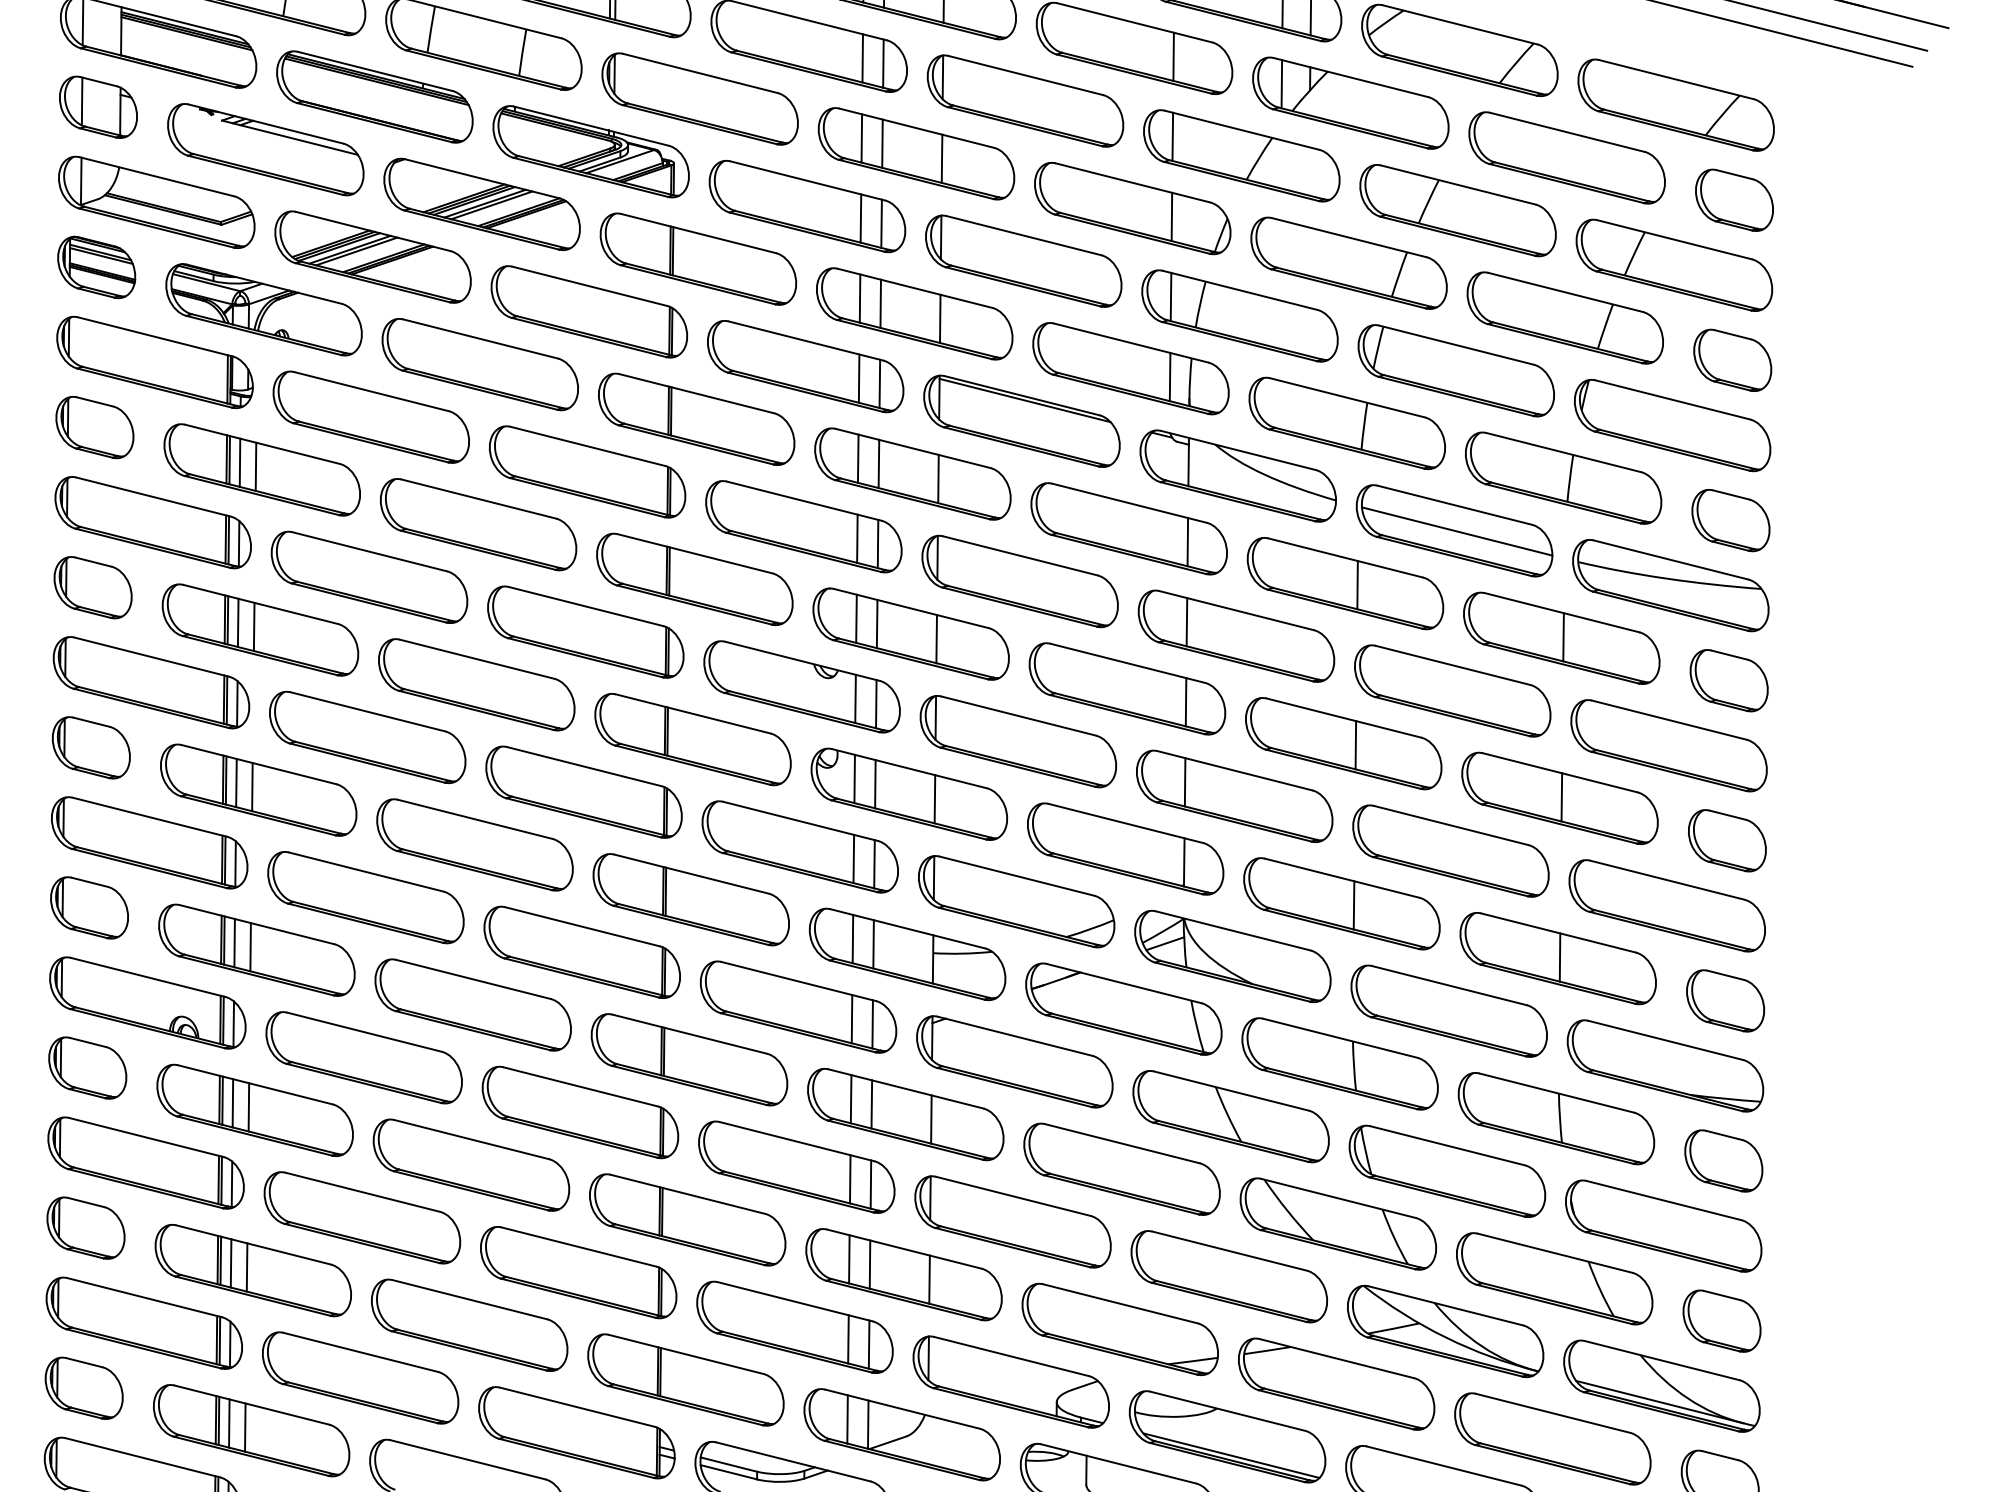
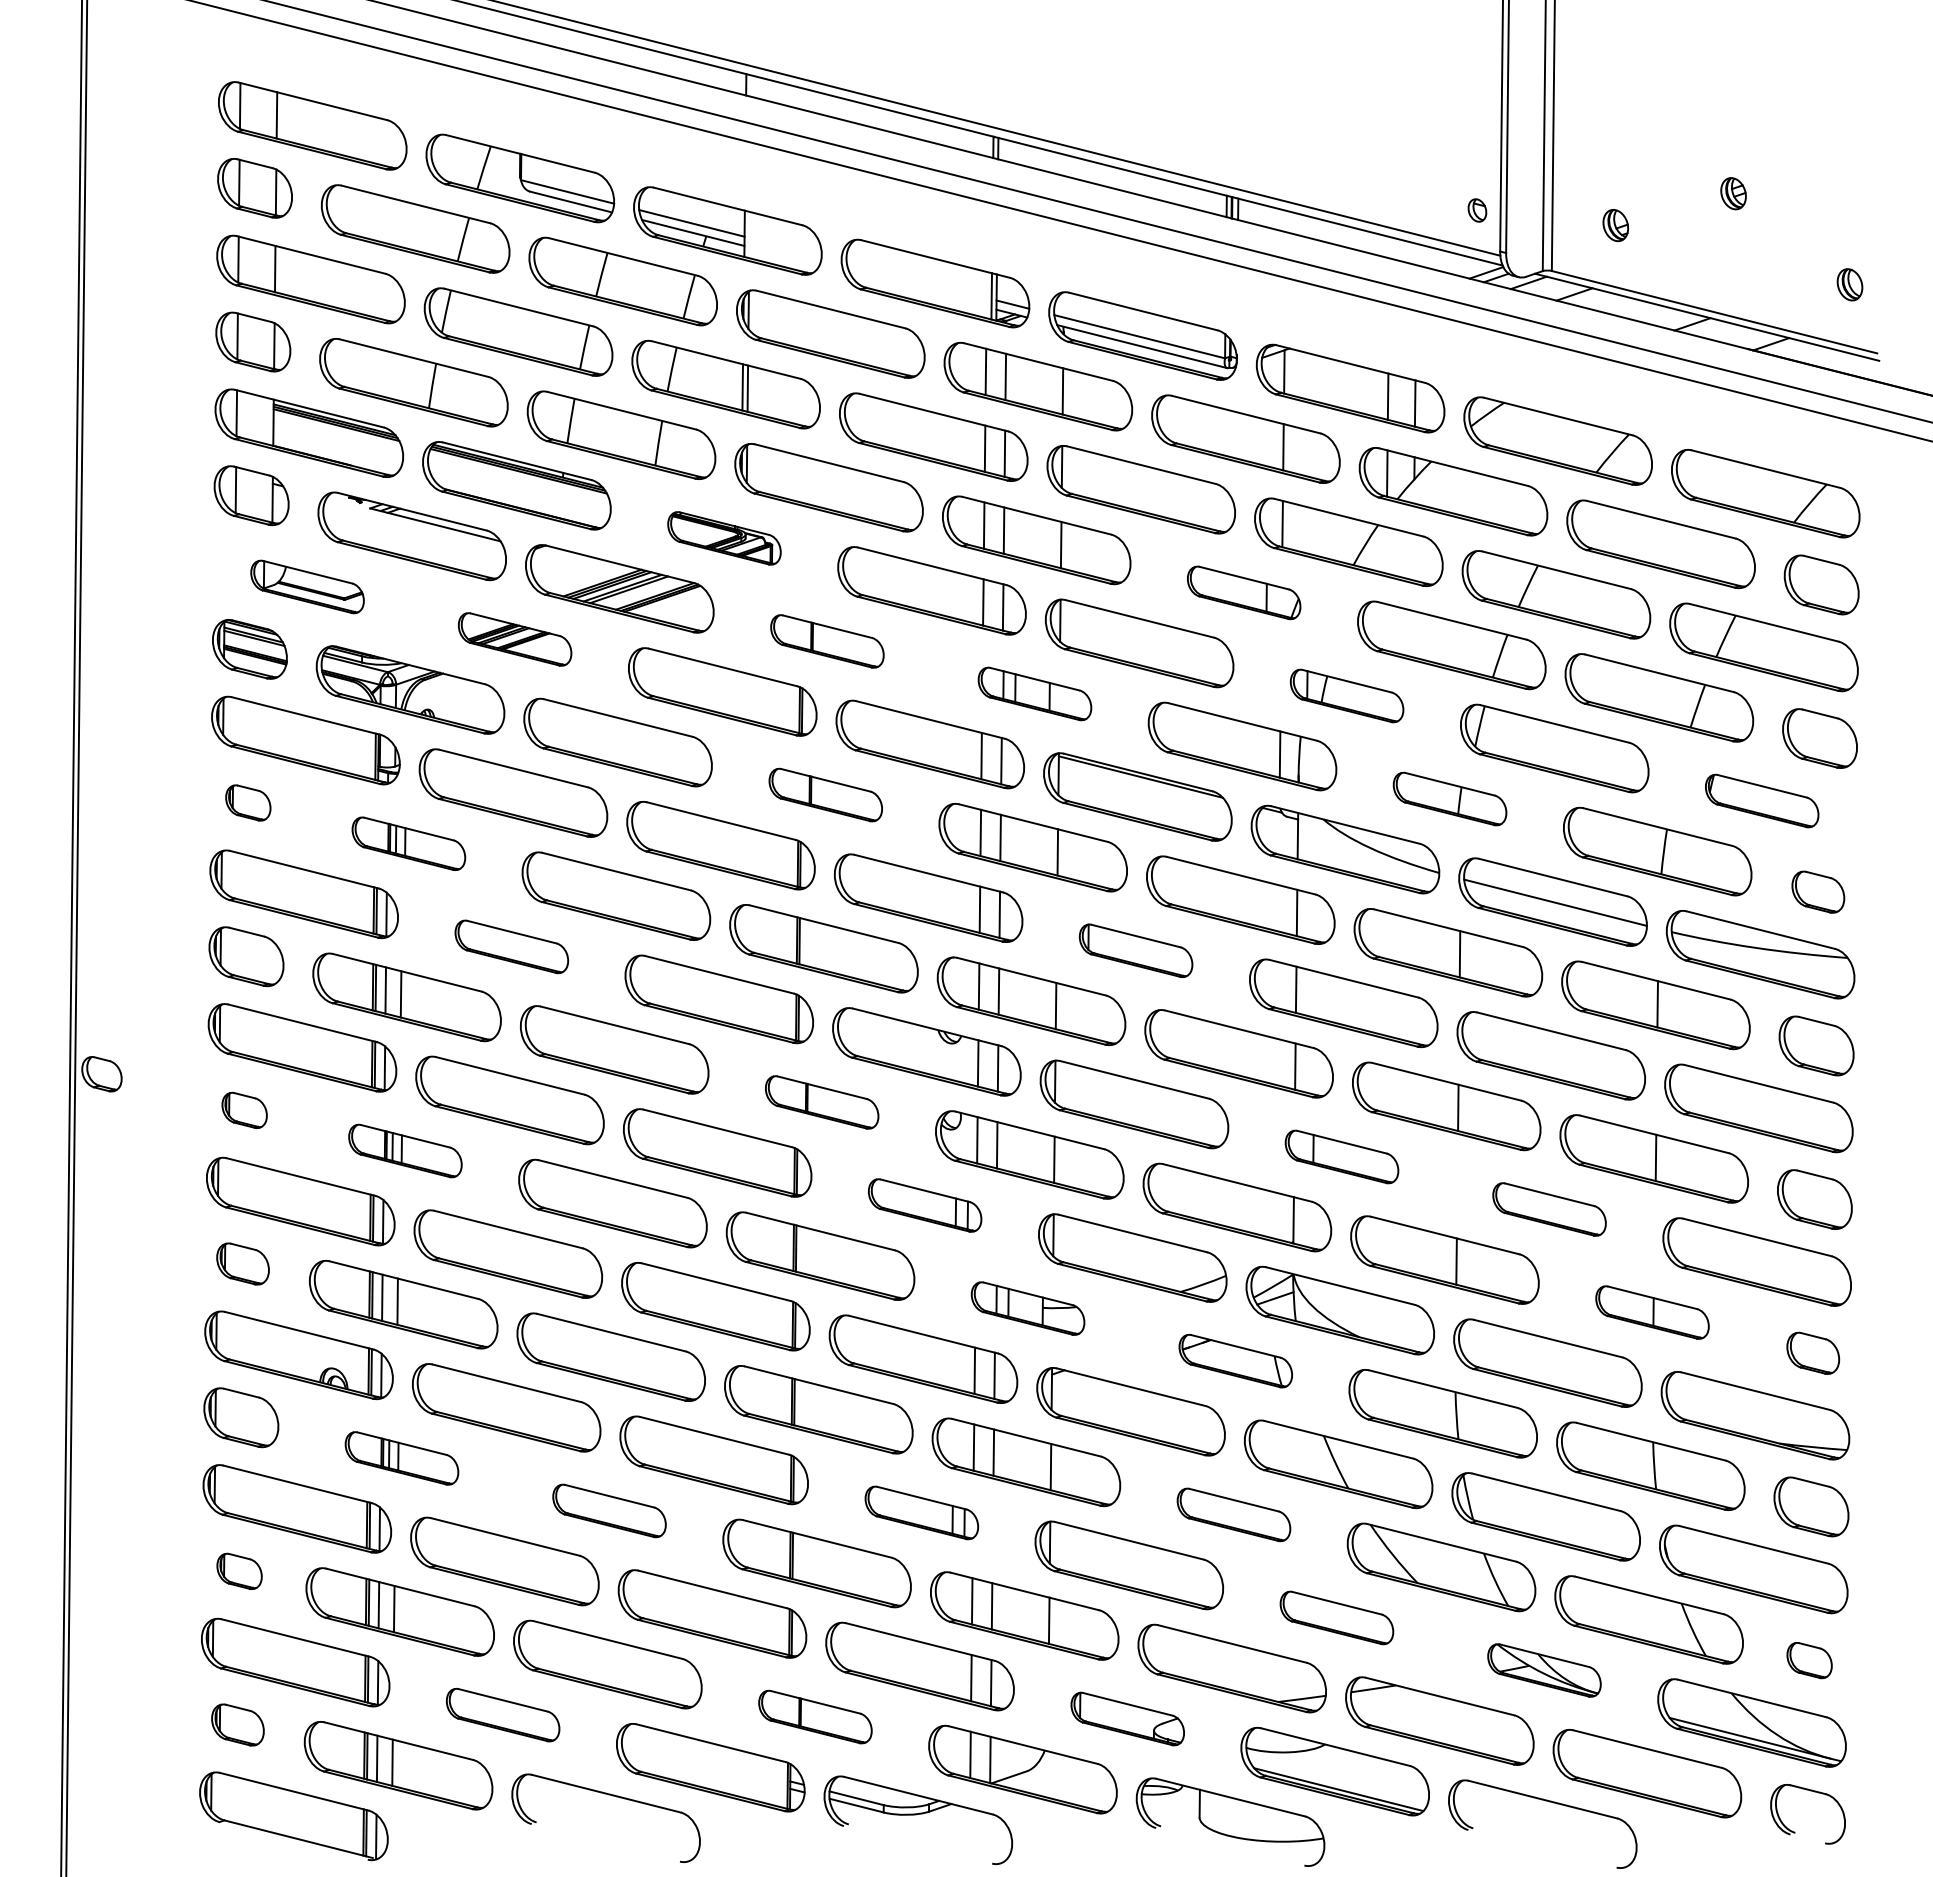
part: (591, 151) -> (724, 538), size x0.6
part: (156, 201) -> (307, 586), size x0.6
part: (1131, 208) -> (1243, 592), size x0.6
part: (372, 257) -> (514, 639), size x0.6
part: (698, 259) -> (827, 641), size x0.6
part: (914, 313) -> (1034, 693), size x0.6
part: (1239, 315) -> (1346, 695), size x0.6
part: (696, 418) -> (825, 794), size x0.6
part: (1346, 422) -> (1449, 798), size x0.6
part: (1671, 424) -> (1761, 800), size x0.6
part: (95, 427) -> (248, 802), size x0.6
part: (261, 469) -> (408, 843), size x0.6
part: (1731, 519) -> (1818, 891), size x0.7
part: (369, 577) -> (511, 946), size x0.6
part: (1019, 581) -> (1135, 950), size x0.6
part: (692, 739) -> (821, 1102), size x0.6
part: (91, 747) -> (244, 1110), size x0.6
part: (258, 789) -> (405, 1150), size x0.6
part: (1234, 795) -> (1341, 1156), size x0.6
part: (799, 846) -> (924, 1205), size x0.6
part: (1450, 851) -> (1549, 1209), size x0.6
part: (88, 907) -> (242, 1263), size x0.7
part: (906, 954) -> (1027, 1308), size x0.6
part: (1558, 958) -> (1652, 1312), size x0.6
part: (1725, 1001) -> (1813, 1353), size x0.7
part: (1123, 1008) -> (1235, 1360), size x0.6
part: (254, 1110) -> (401, 1458), size x0.6
part: (471, 1164) -> (609, 1510), size x0.6
part: (796, 1166) -> (921, 1512), size x0.6
part: (1121, 1168) -> (1233, 1514), size x0.6
part: (85, 1228) -> (239, 1571), size x0.6
part: (1228, 1276) -> (1336, 1617), size x0.6
part: (1721, 1321) -> (1809, 1660), size x0.6
part: (1445, 1331) -> (1544, 1670), size x0.6
part: (359, 1377) -> (502, 1714), size x0.6
part: (686, 1379) -> (815, 1716), size x0.6
part: (1011, 1381) -> (1127, 1718), size x0.6
part: (83, 1387) -> (237, 1724), size x0.7

